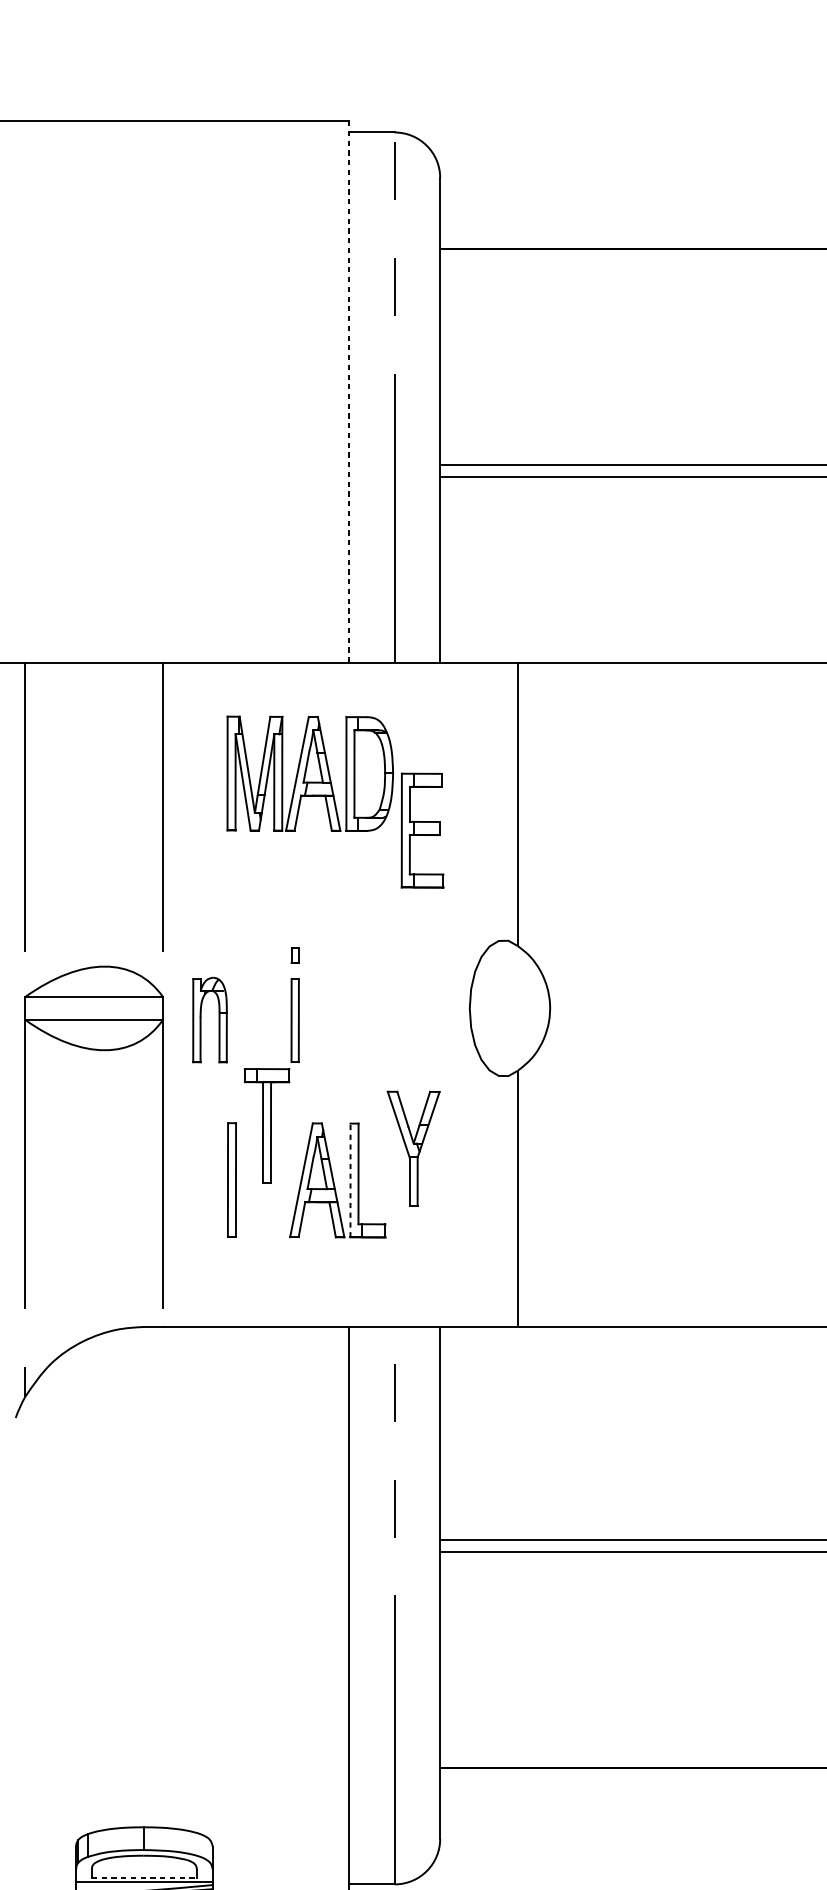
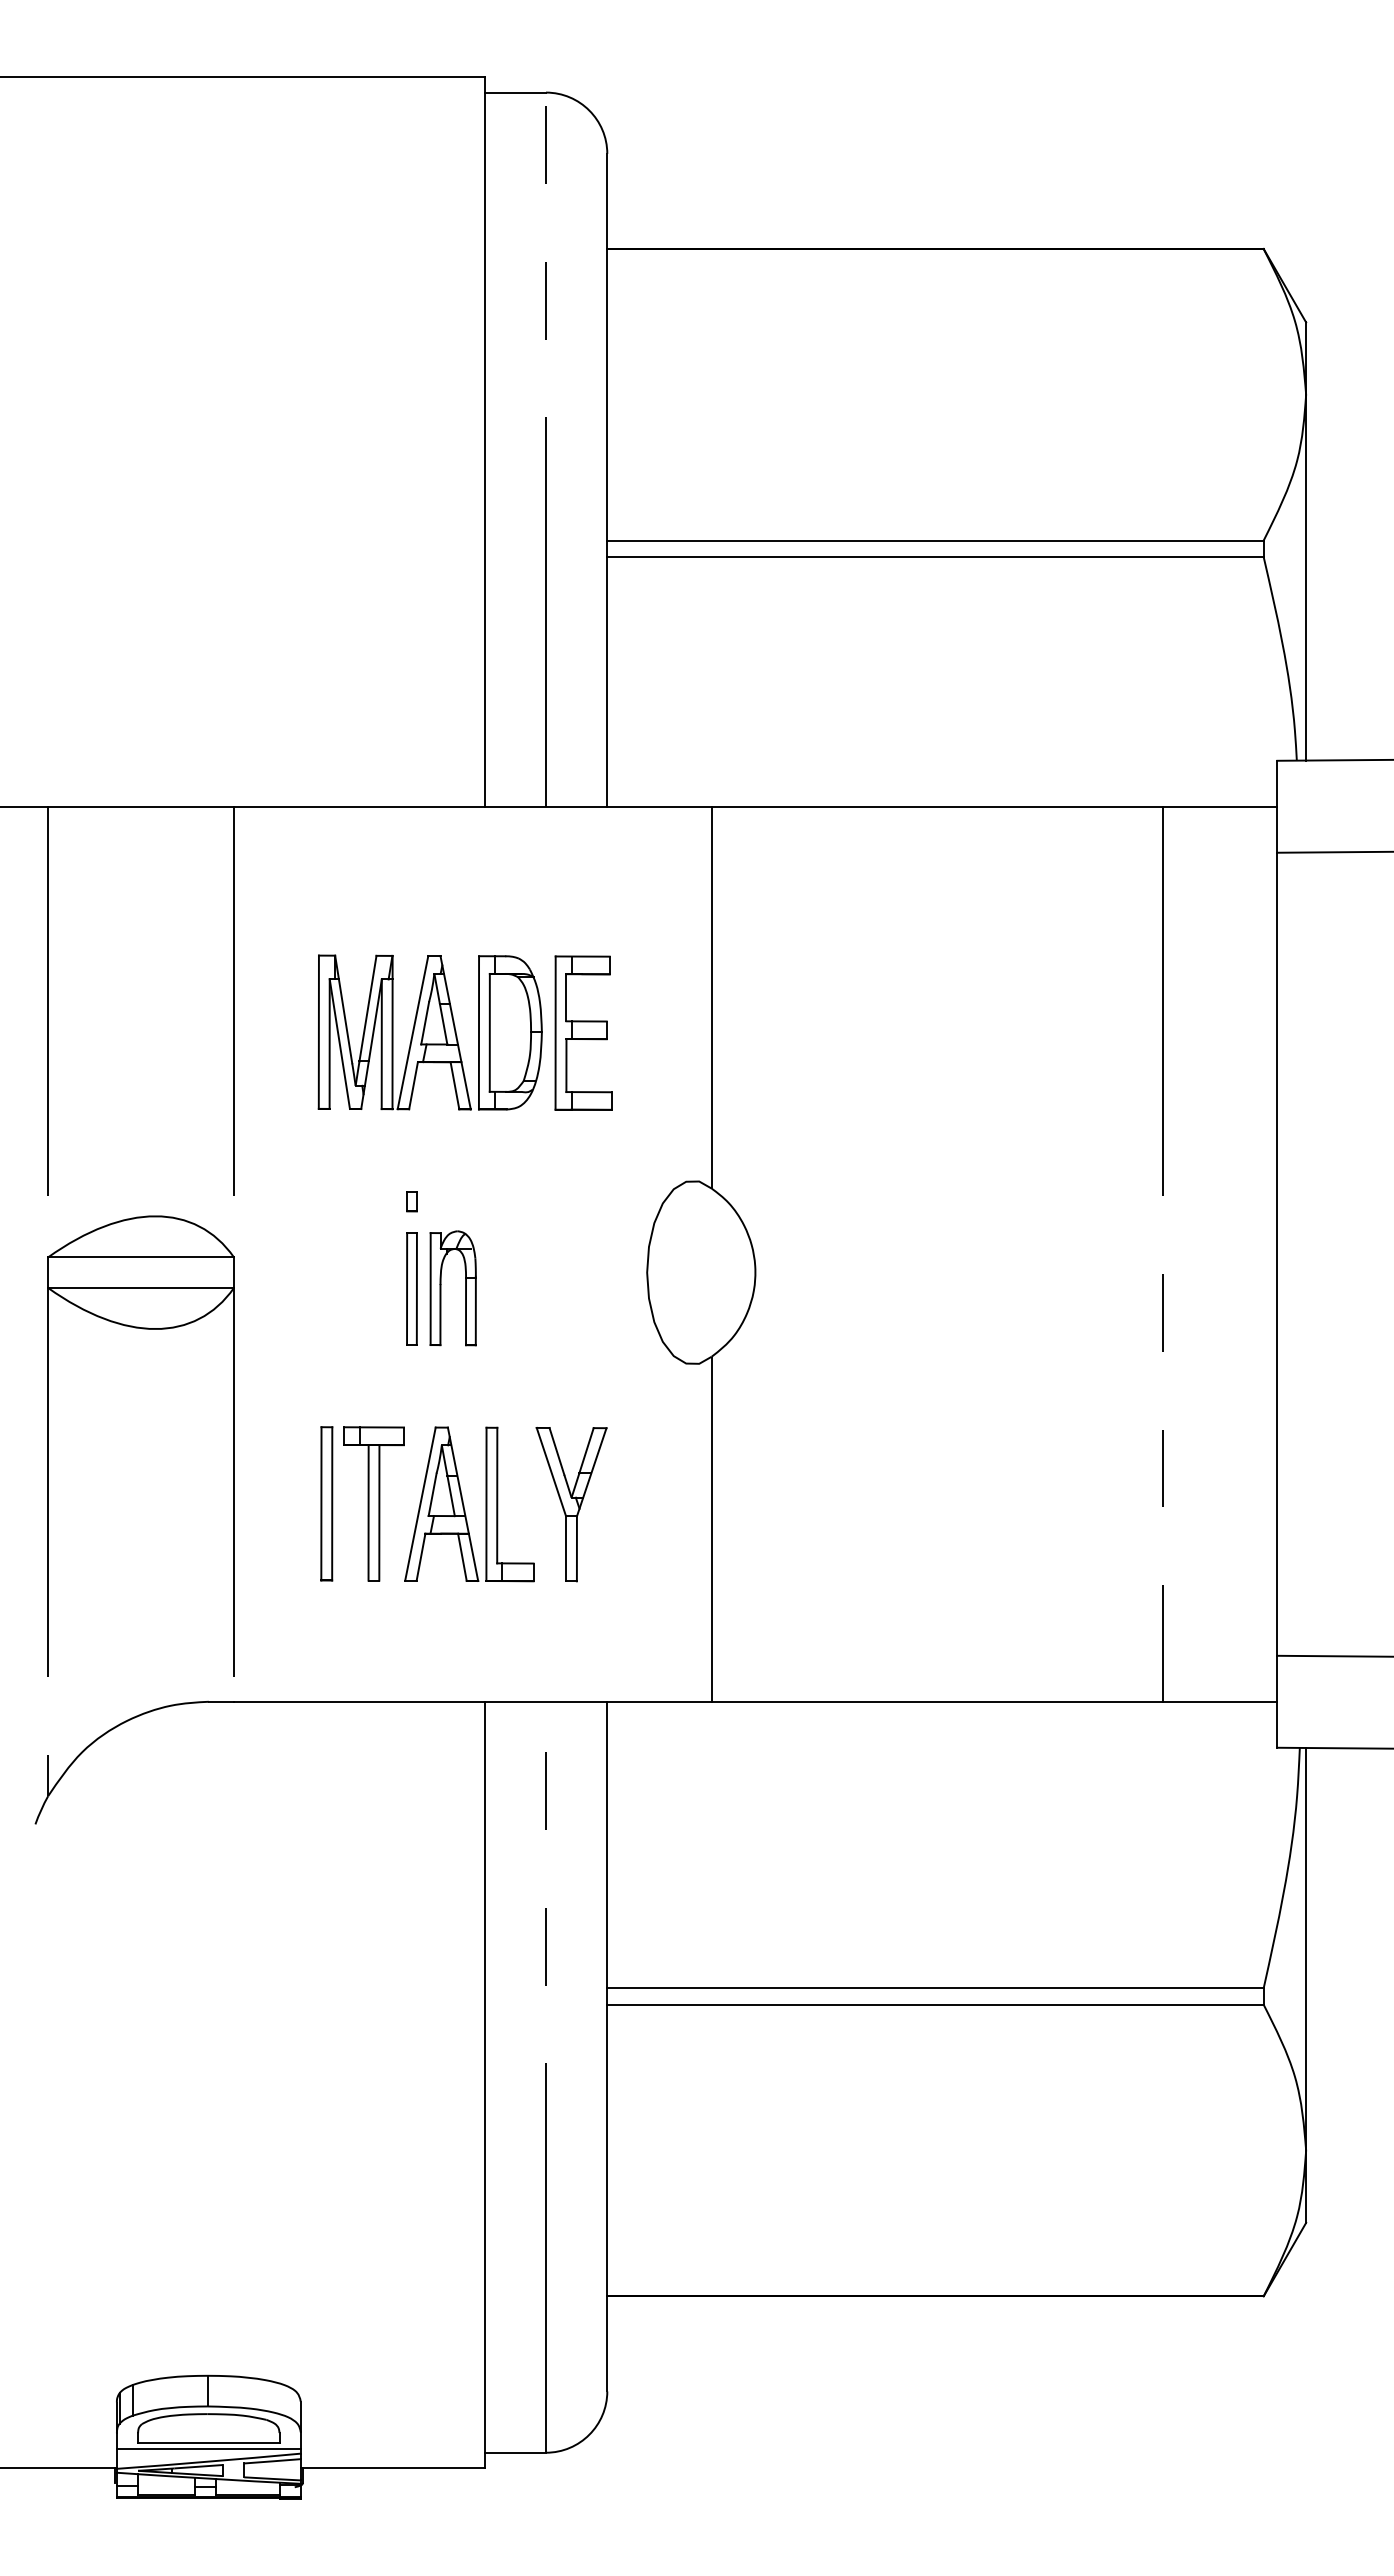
line: (349, 392) -> (484, 442), dashed -> solid
part: (309, 773) -> (429, 1032), moved
part: (201, 1020) -> (441, 1288), moved
part: (266, 1125) -> (373, 1503), moved
part: (413, 1148) -> (571, 1504), moved
line: (350, 1180) -> (486, 1504), dashed -> solid
line: (144, 1877) -> (208, 2443), dashed -> solid

